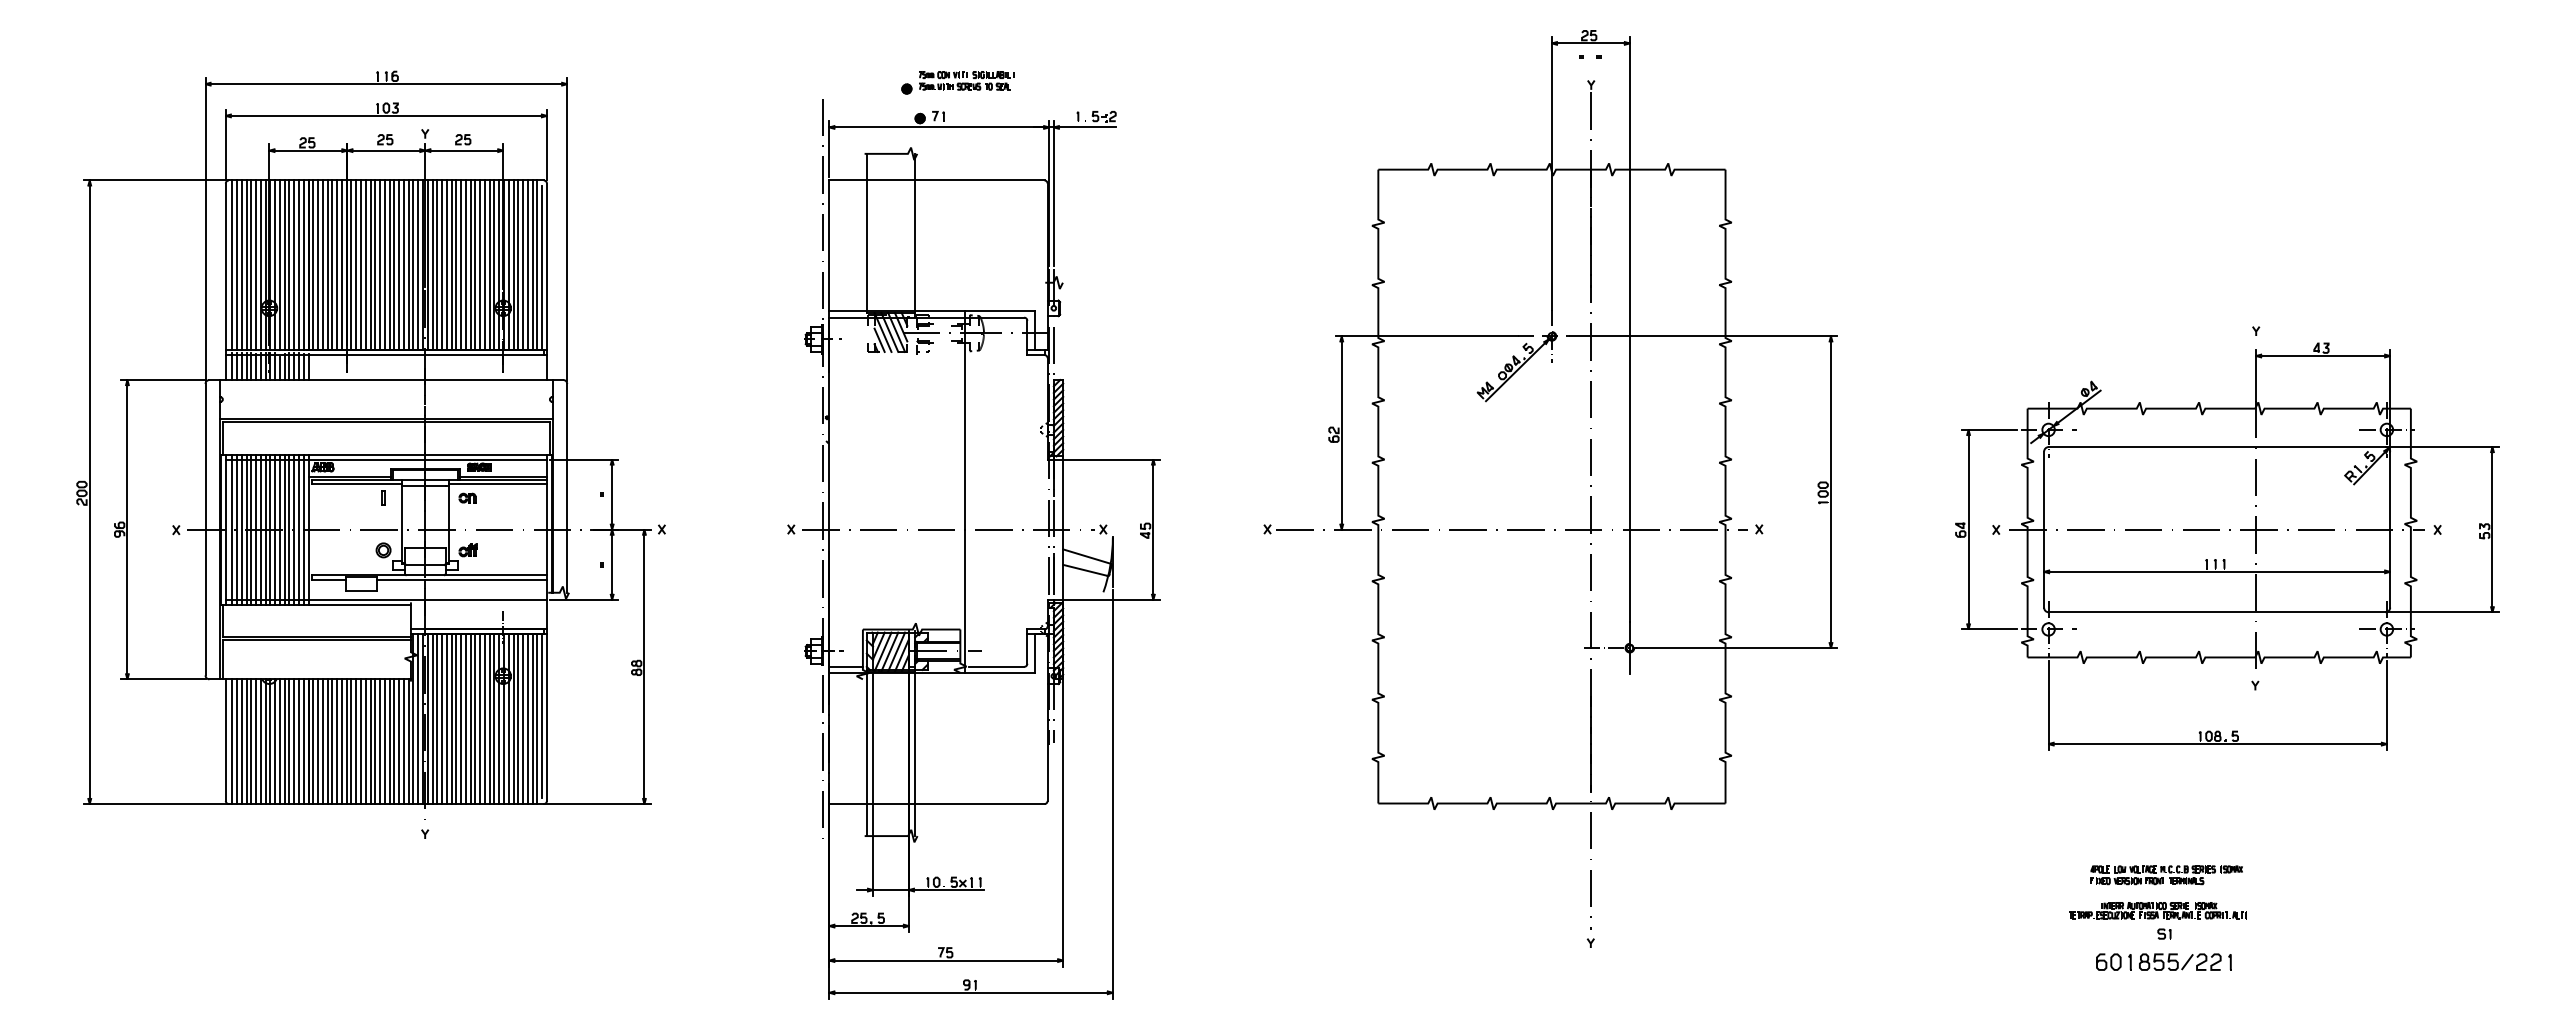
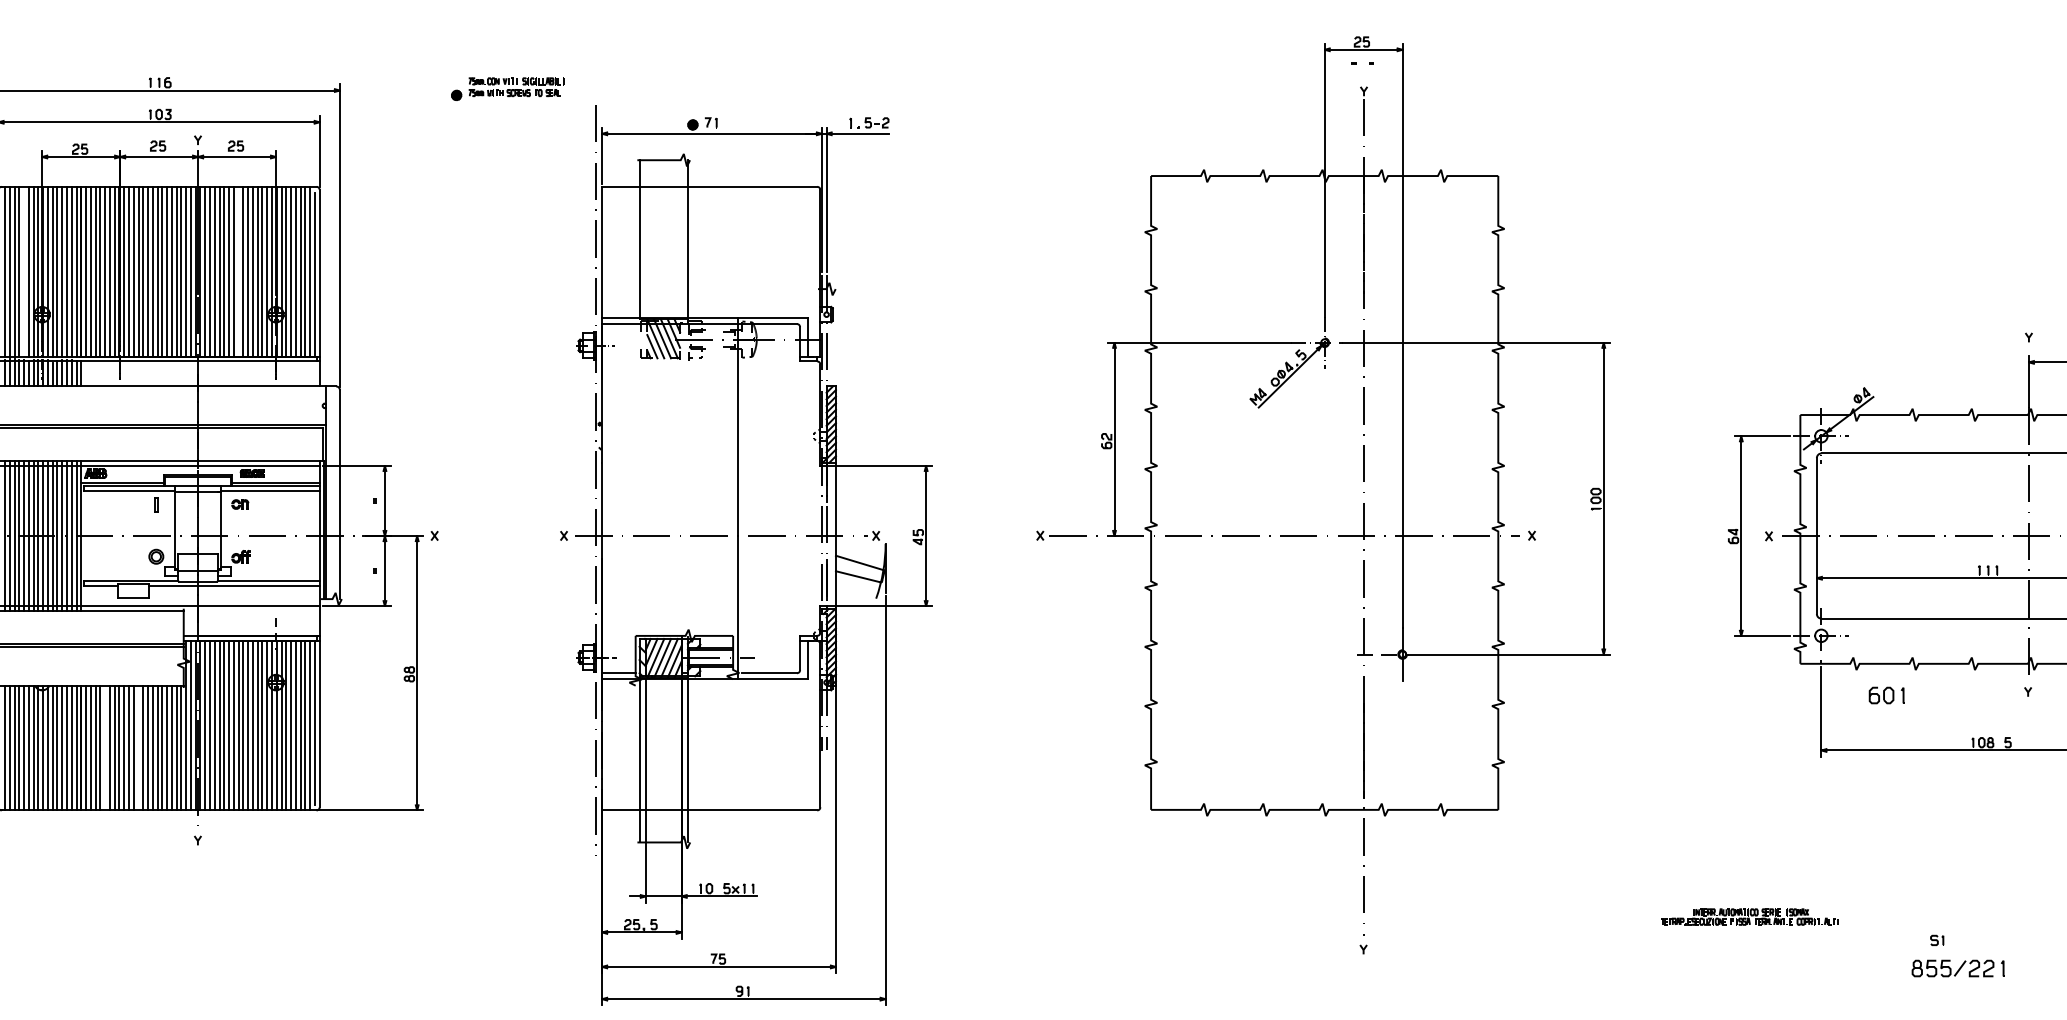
part: (957, 82) -> (507, 88), moved
line: (251, 265) -> (24, 271), removed
line: (465, 265) -> (238, 271), removed
line: (332, 741) -> (105, 747), removed
line: (365, 741) -> (138, 747), removed
part: (2166, 875) -> (1939, 881), removed
part: (2157, 910) -> (1749, 916), moved
part: (2113, 961) -> (1886, 694), moved

